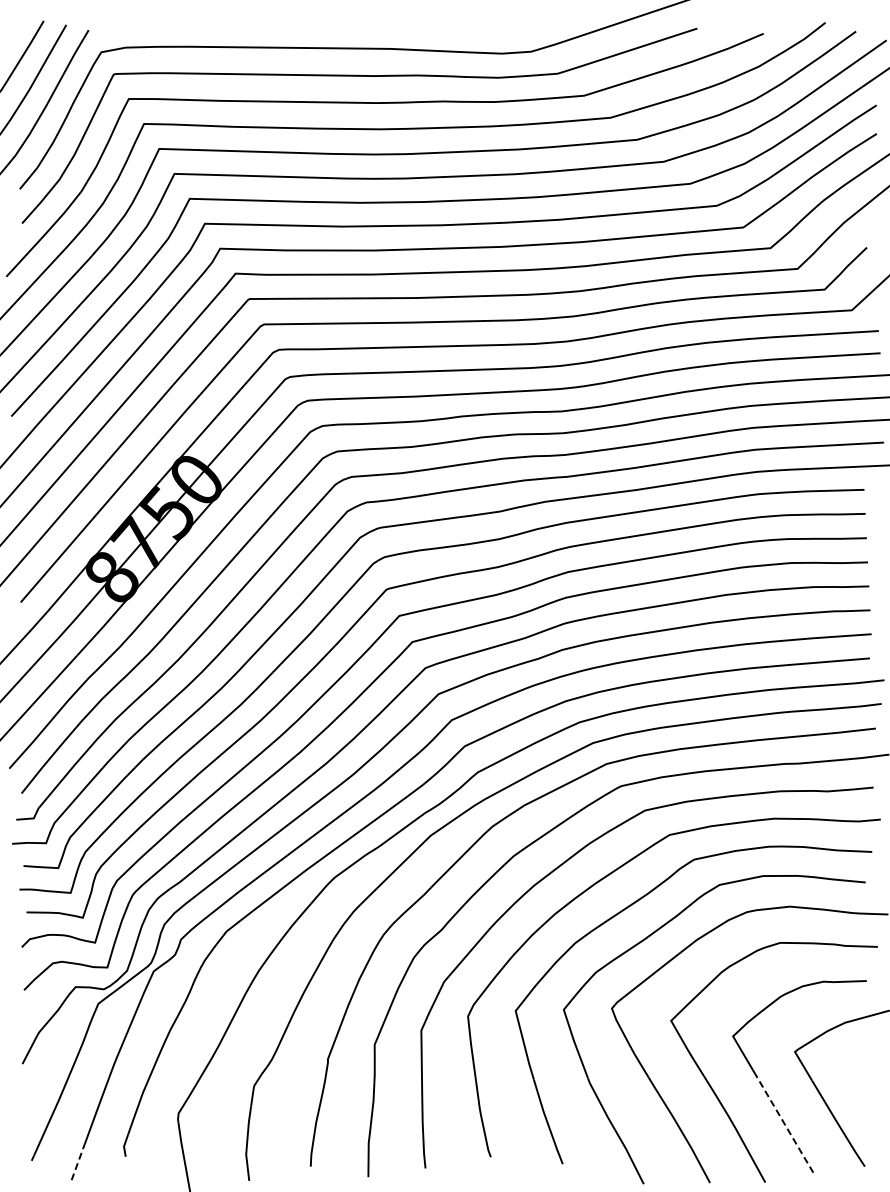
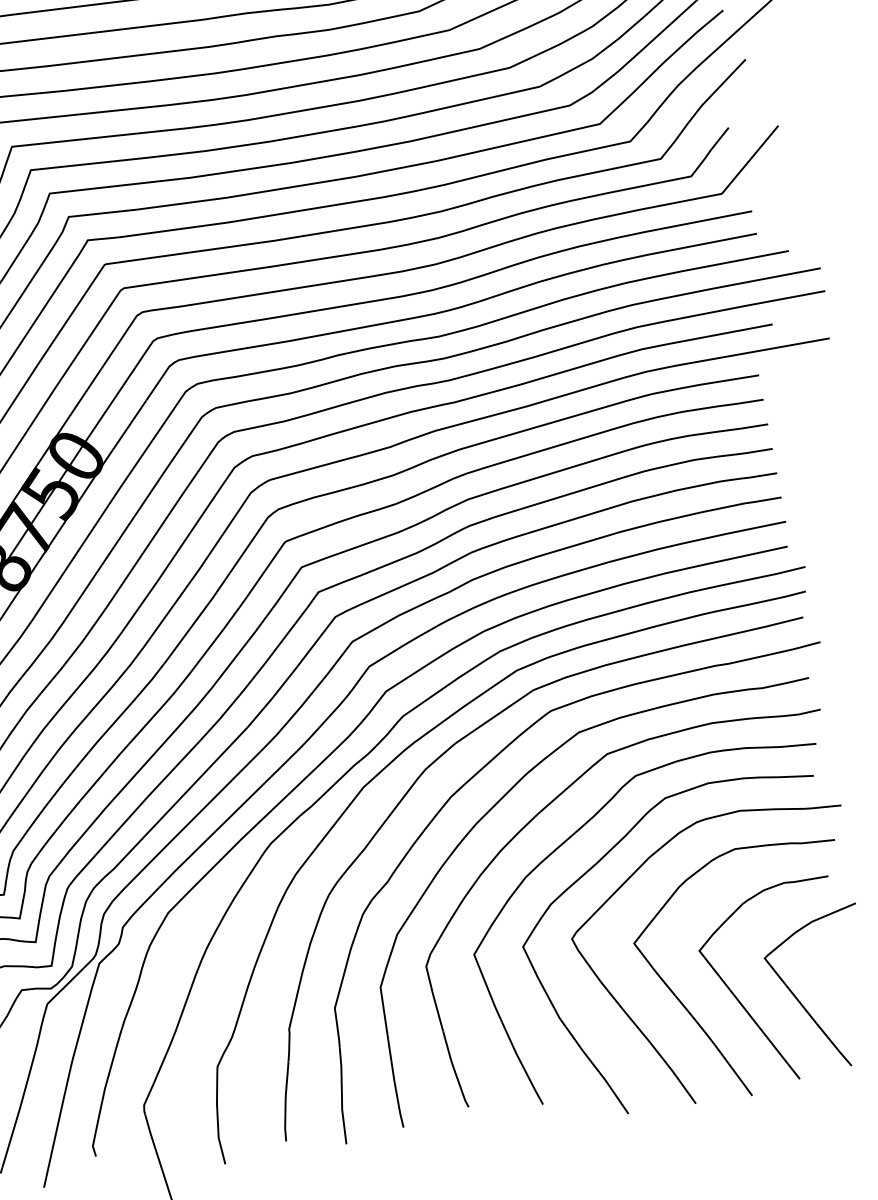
line: (785, 1126) -> (765, 1035), dashed -> solid
line: (78, 1161) -> (48, 1167), dashed -> solid

